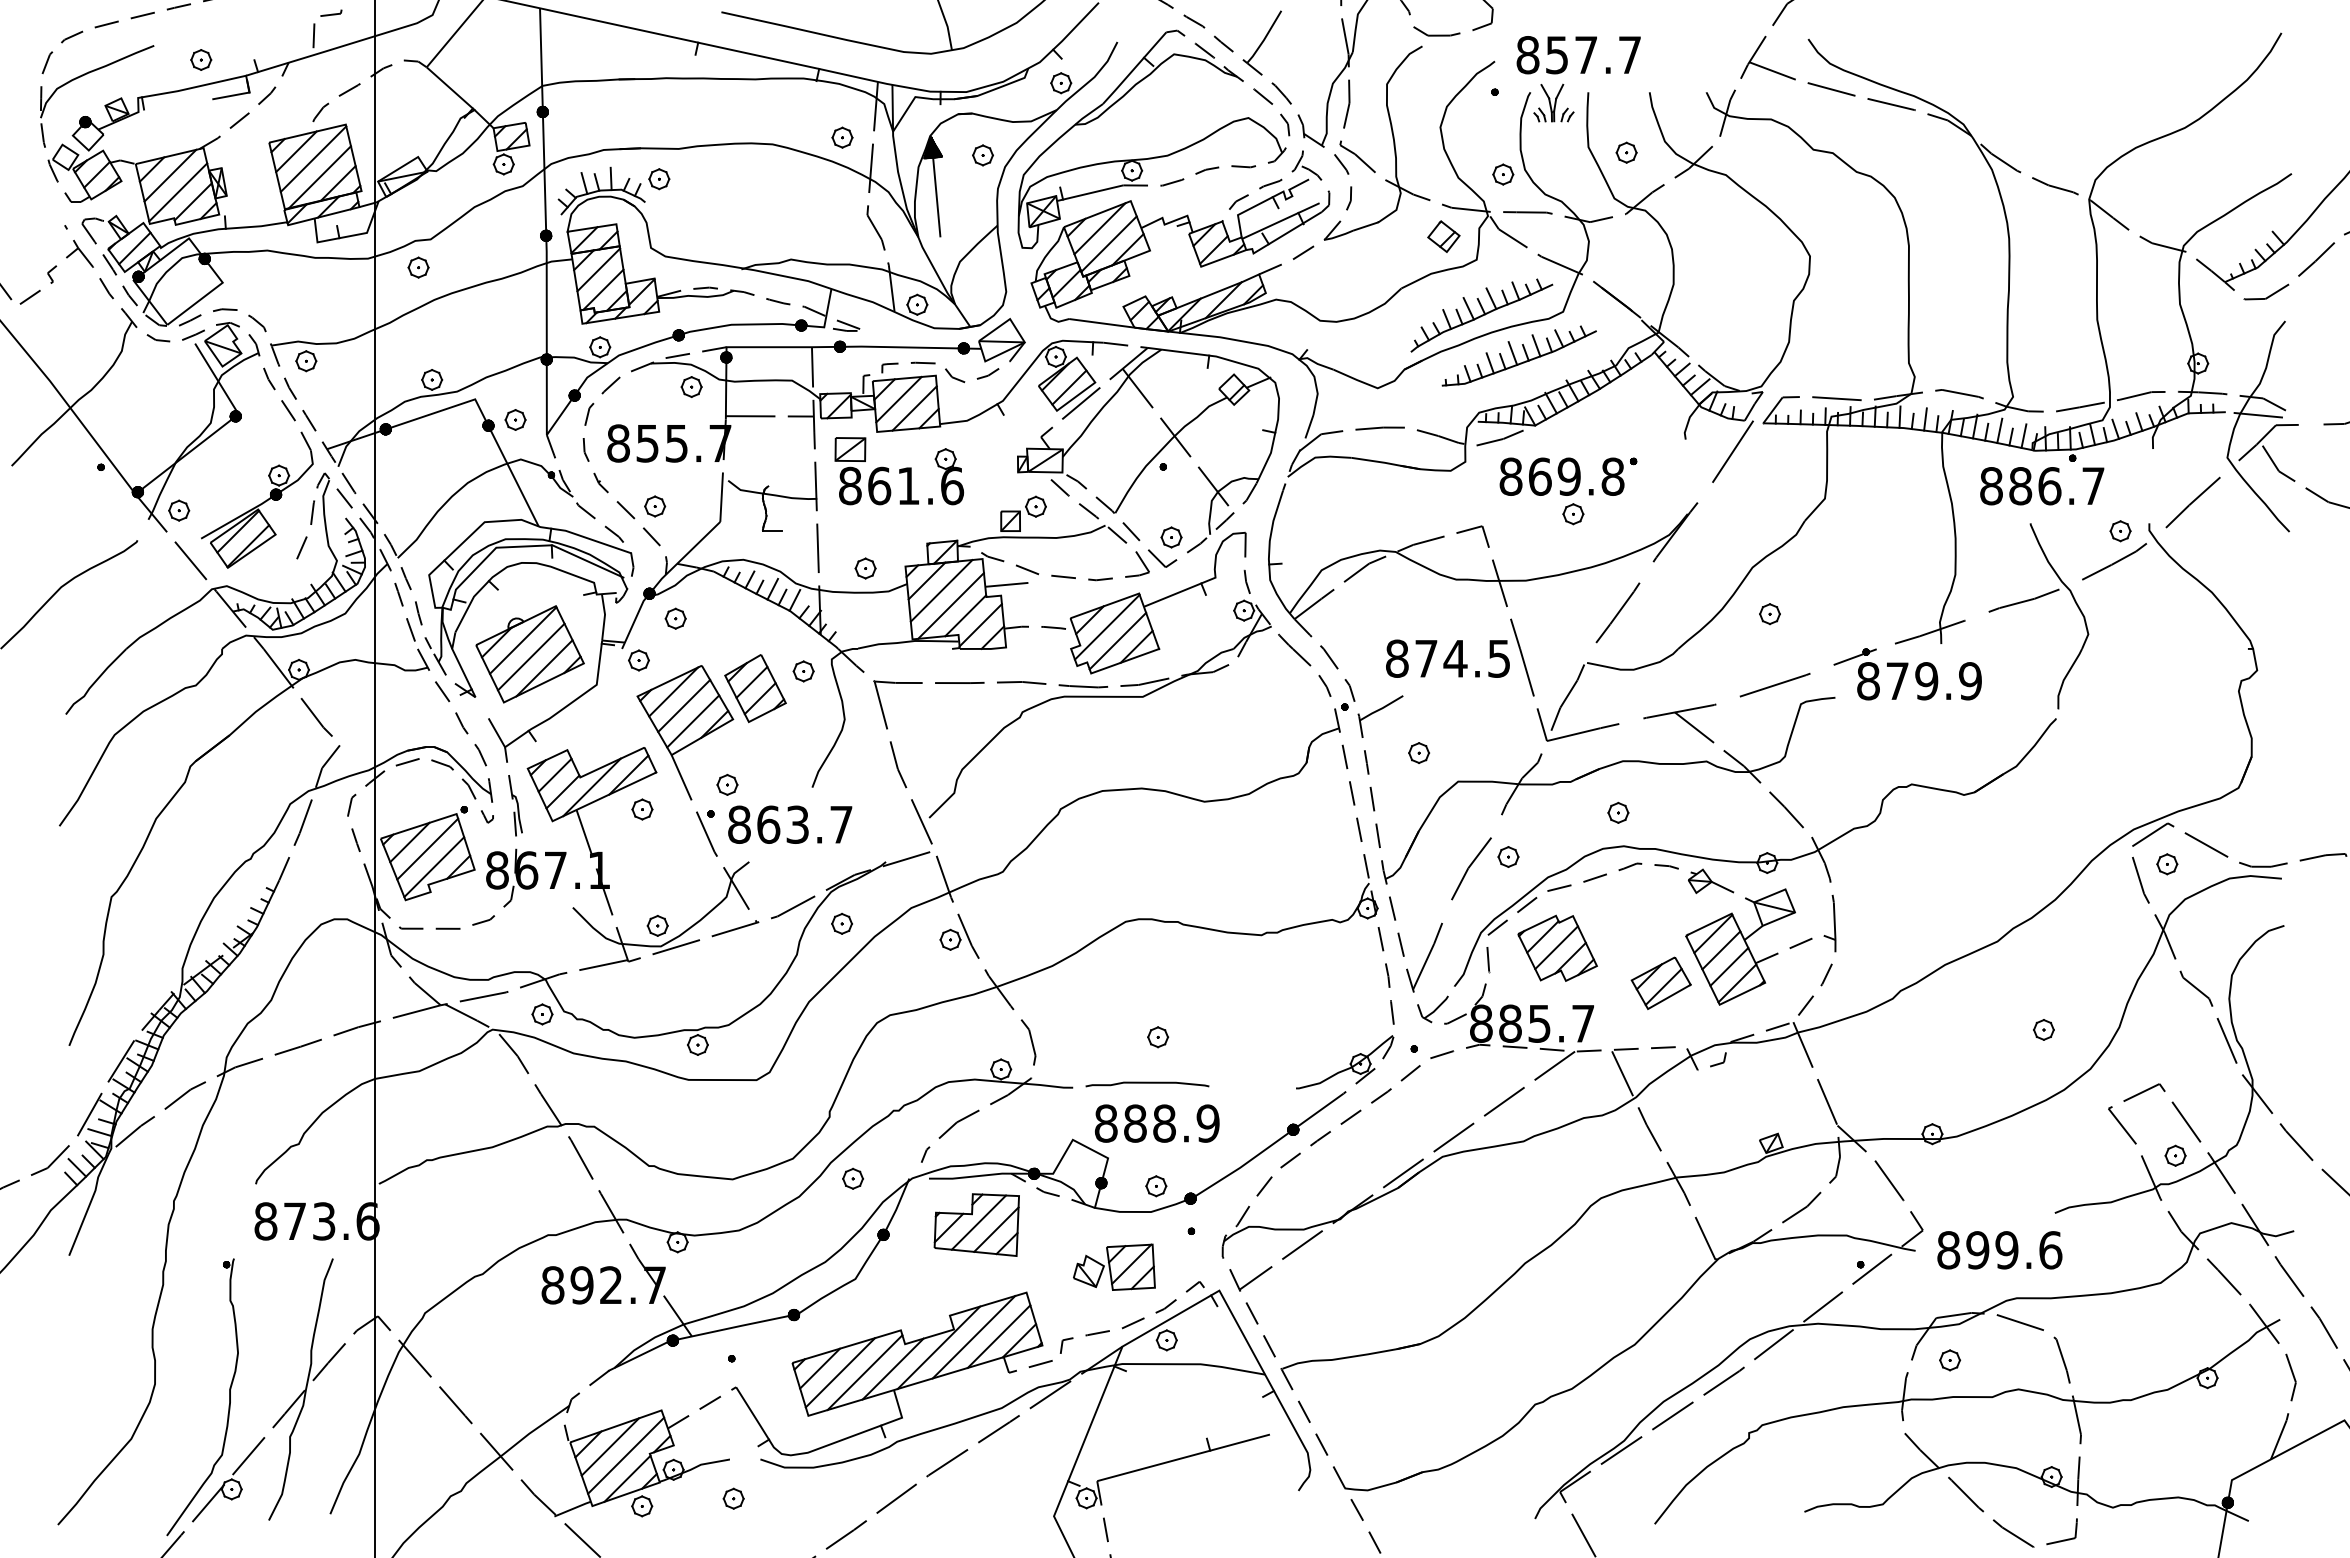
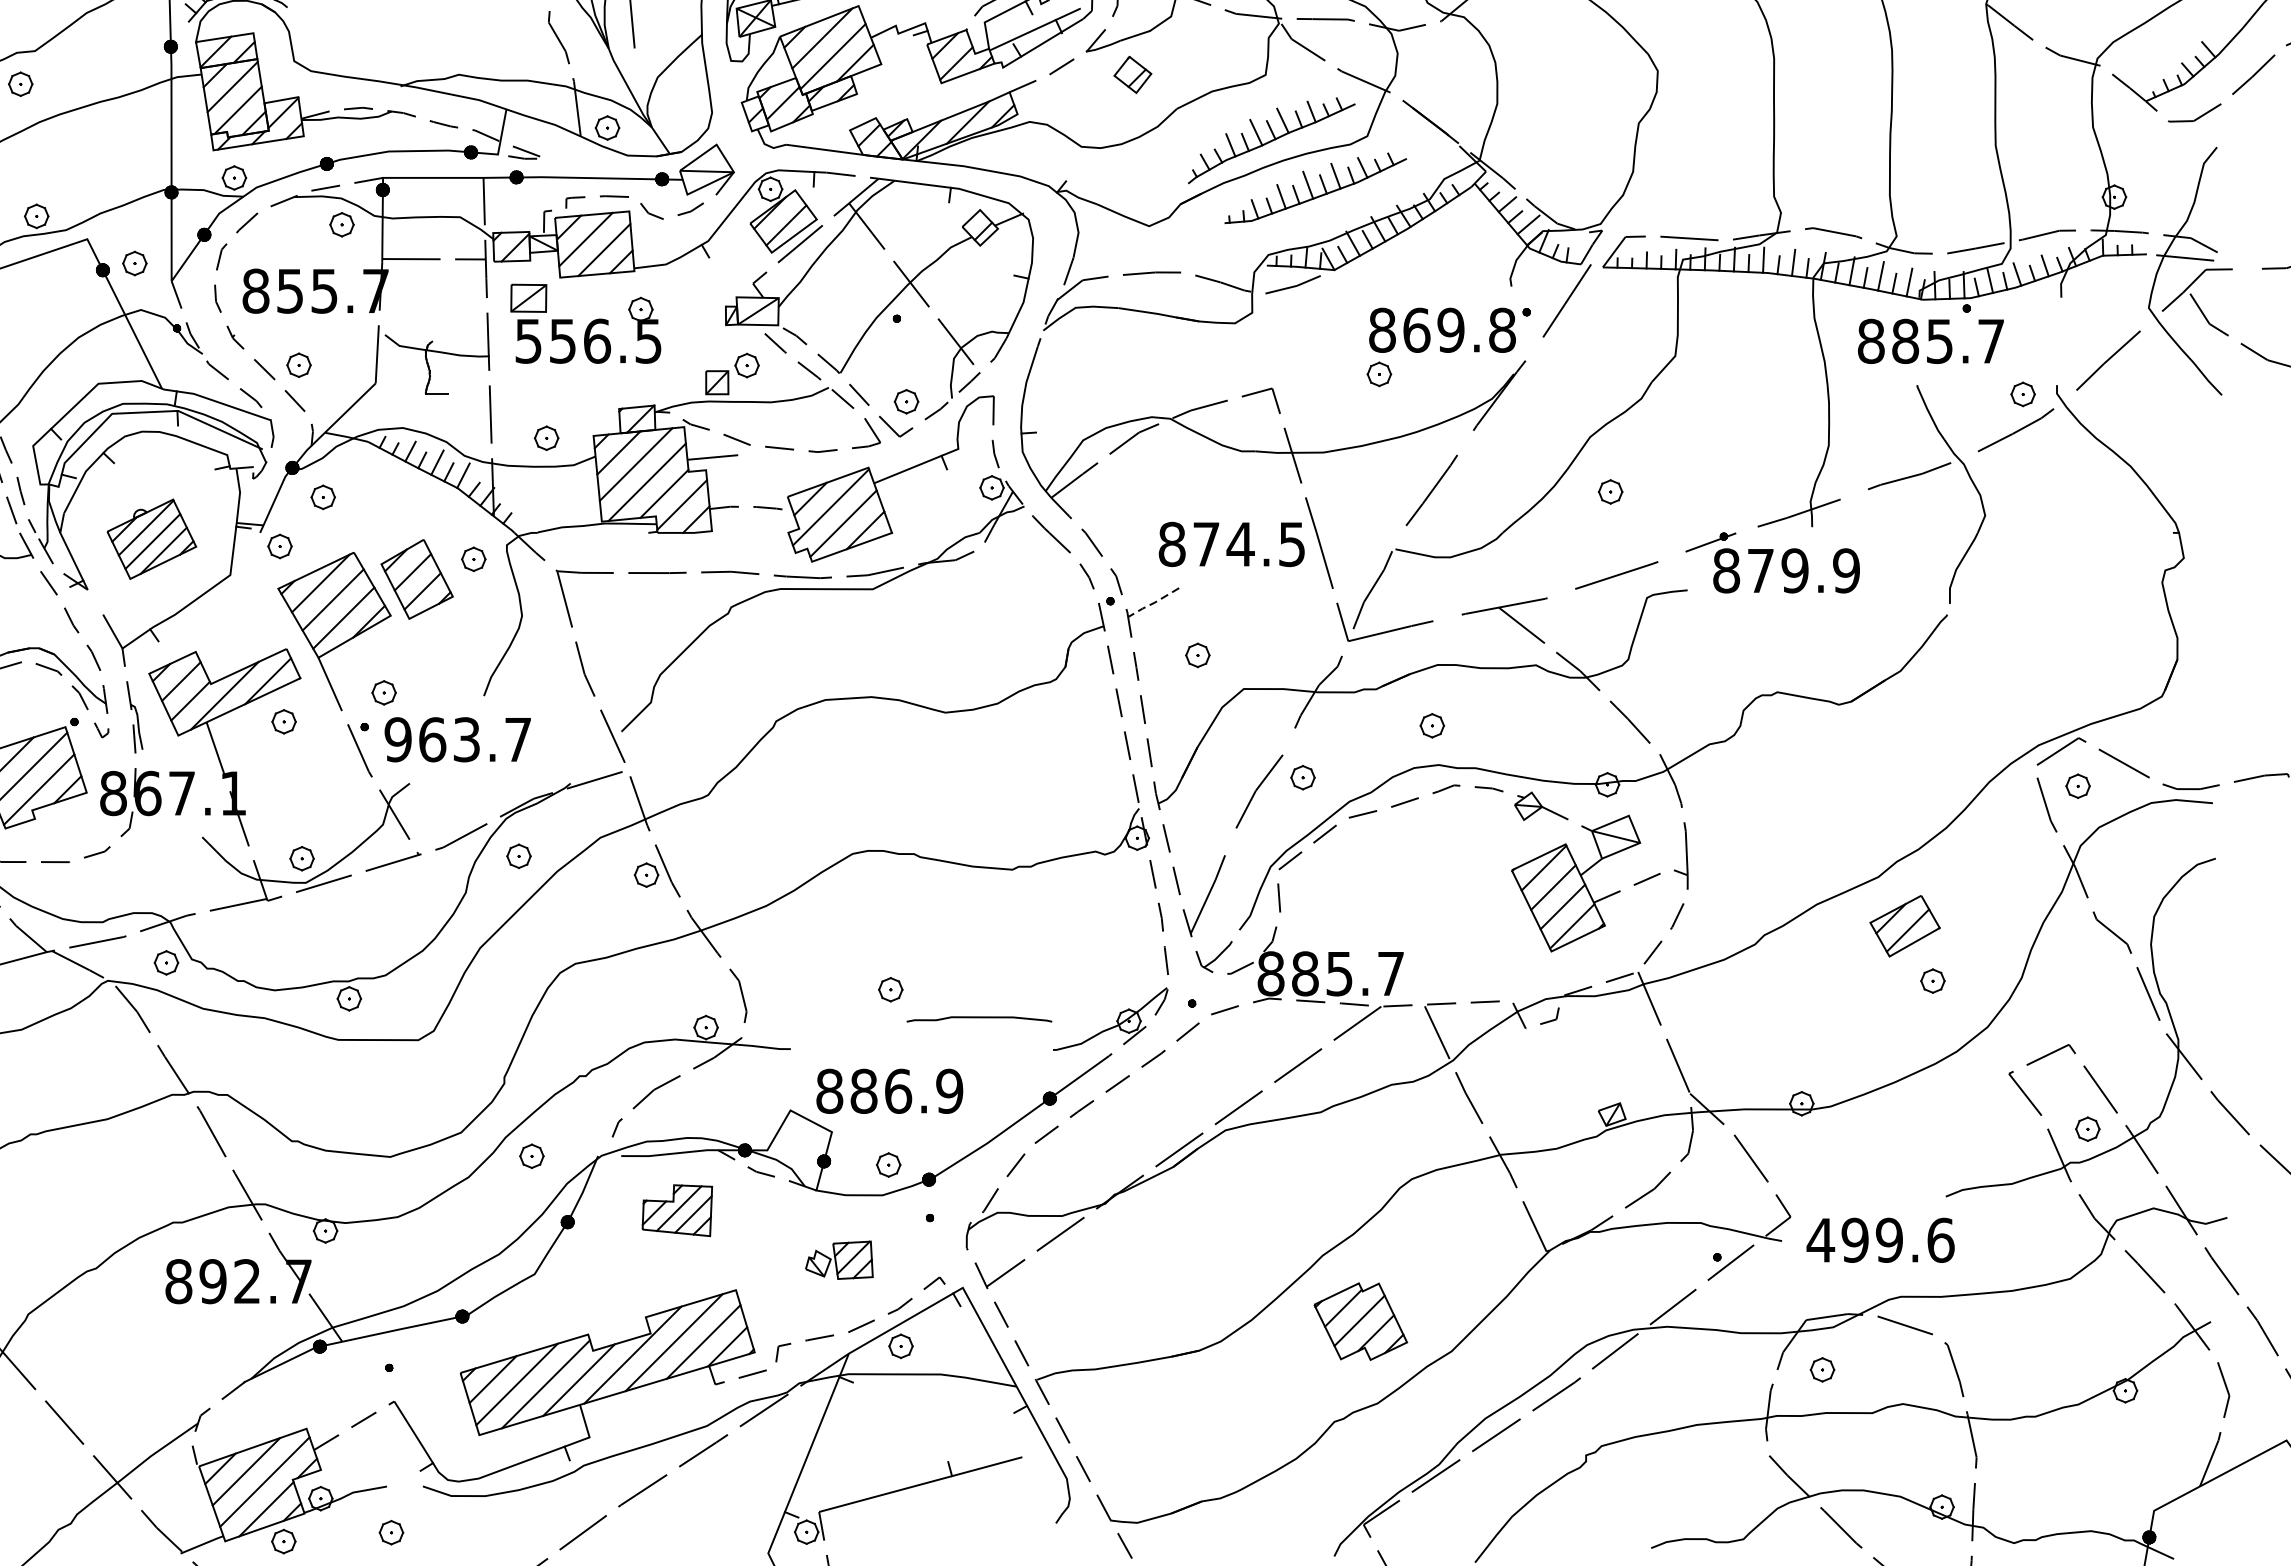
part: (1443, 236) -> (1132, 74), moved
part: (1568, 476) -> (1450, 330), moved
text: (901, 485) -> (588, 340), 861.6 -> 556.5
text: (2049, 486) -> (1939, 341), 886.7 -> 885.7
part: (529, 654) -> (151, 539), size x0.7
line: (1381, 708) -> (1153, 602), solid -> dashed
text: (738, 824) -> (397, 739), 863.7 -> 963.7
part: (1557, 947) -> (1360, 1320), moved
part: (1660, 982) -> (1904, 925), moved
curve: (1147, 1083) -> (979, 1018), moved
text: (1164, 1123) -> (898, 1091), 888.9 -> 886.9
part: (976, 1224) -> (677, 1210), size x0.7
text: (1948, 1250) -> (1820, 1240), 899.6 -> 499.6
part: (1114, 1266) -> (839, 1259), size x0.7

